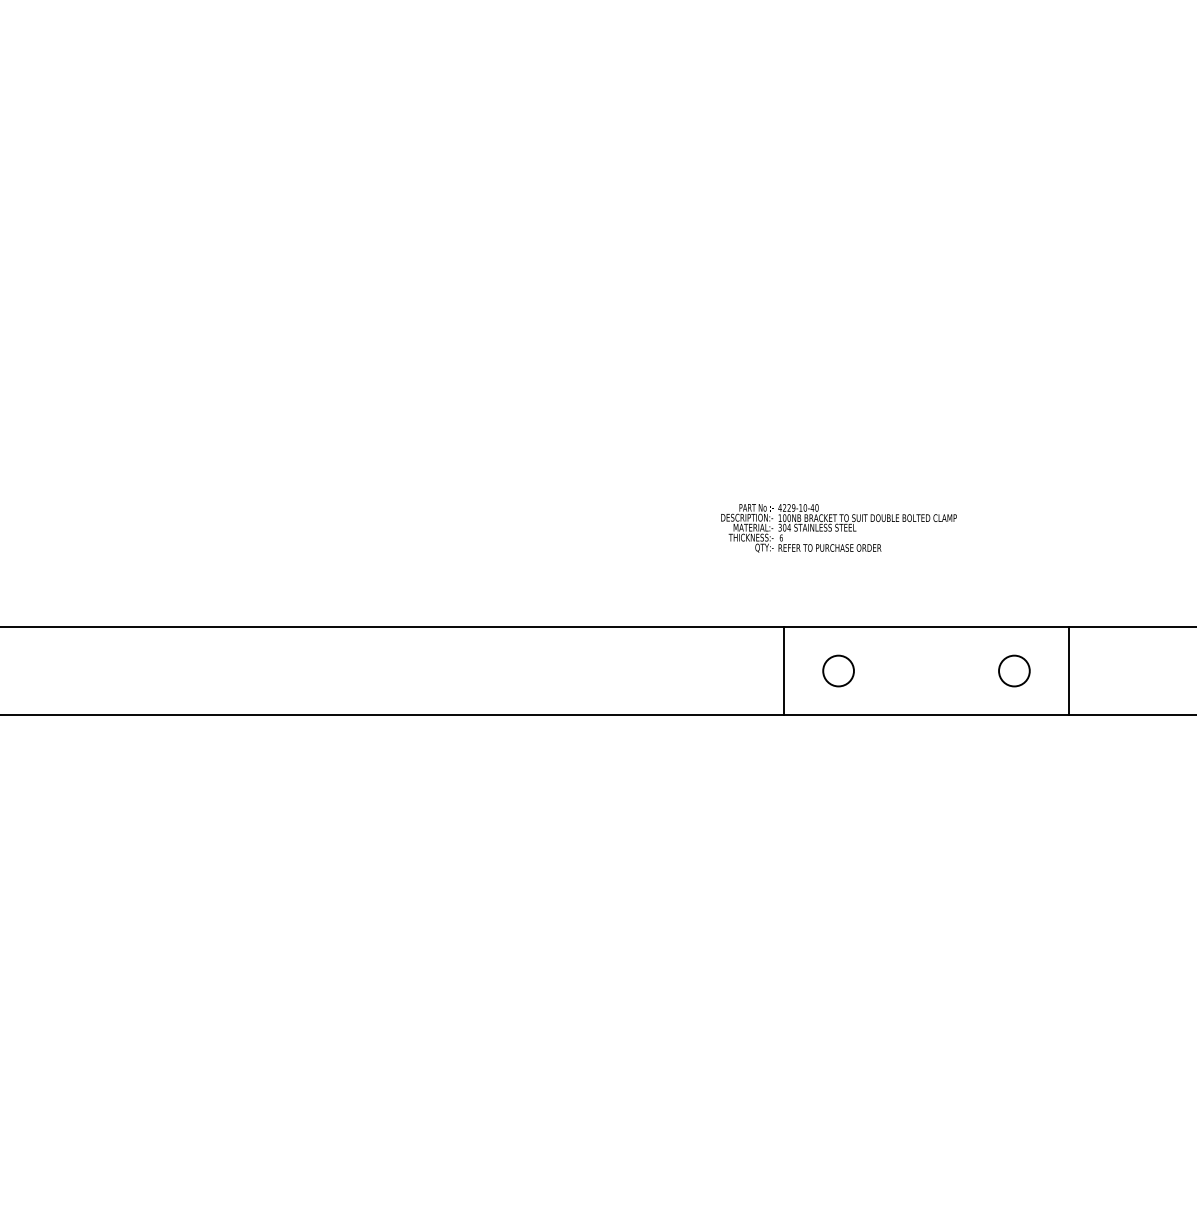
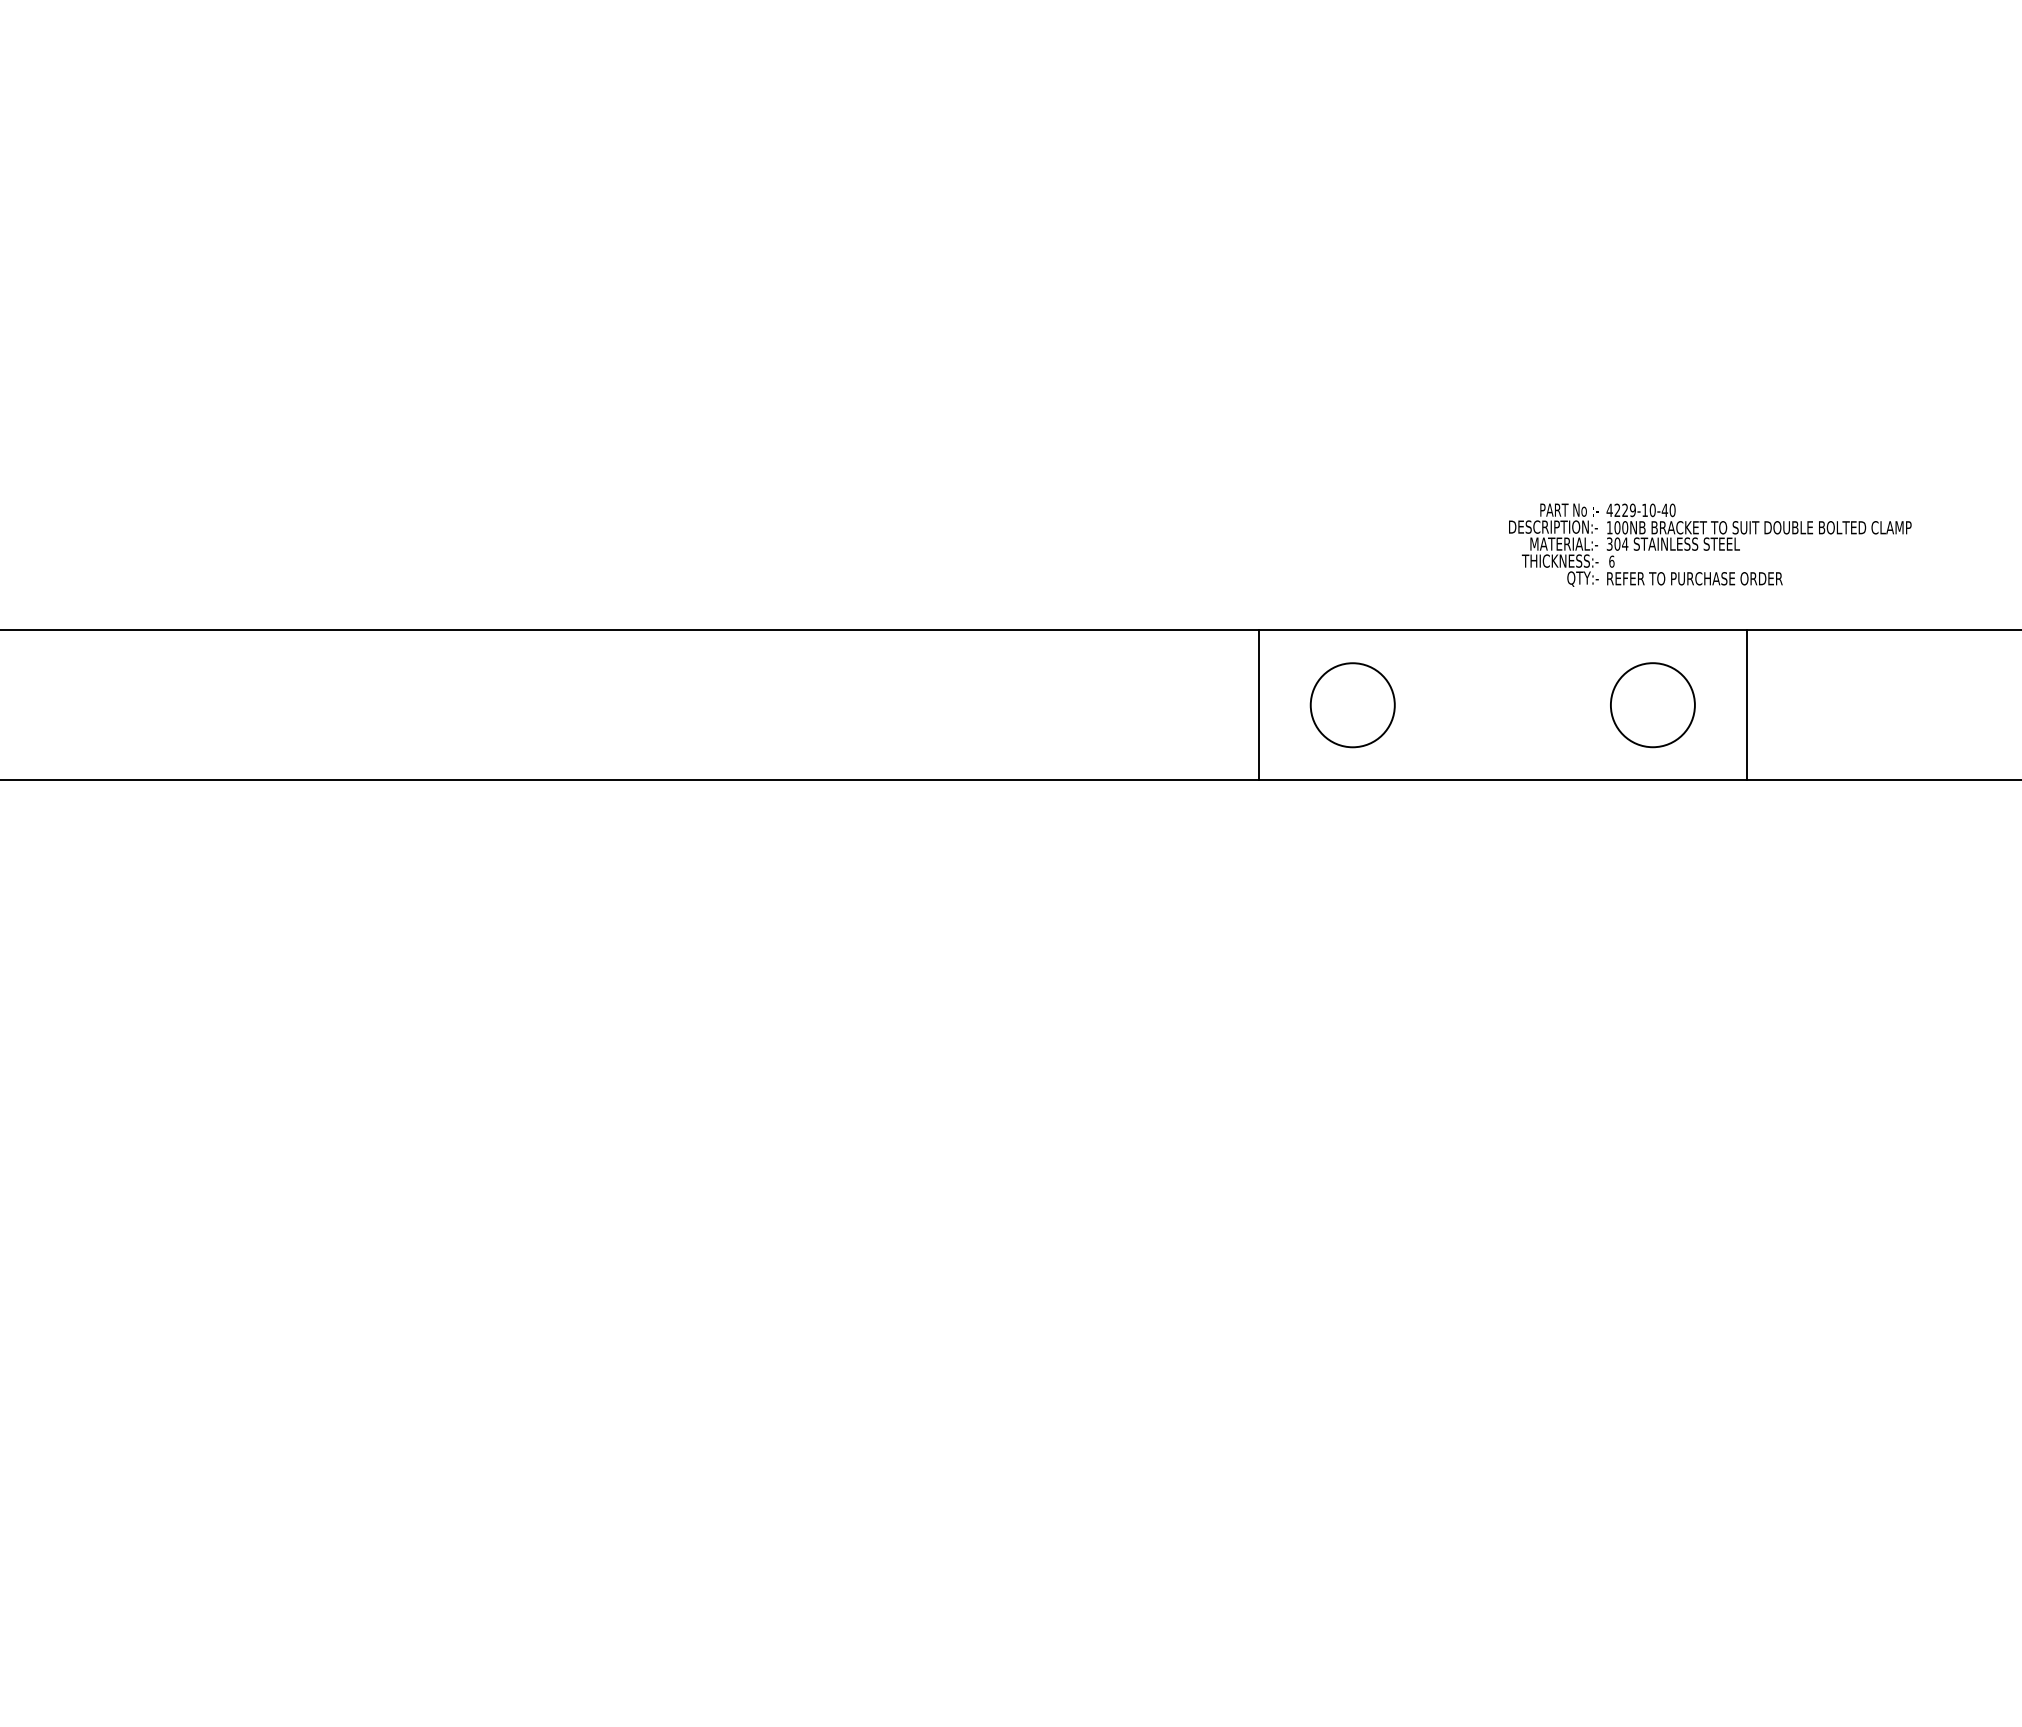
text: (838, 528) -> (1709, 545), moved
circle: (838, 670) -> (1352, 704), size x1.6
circle: (1014, 670) -> (1653, 704), size x1.6

